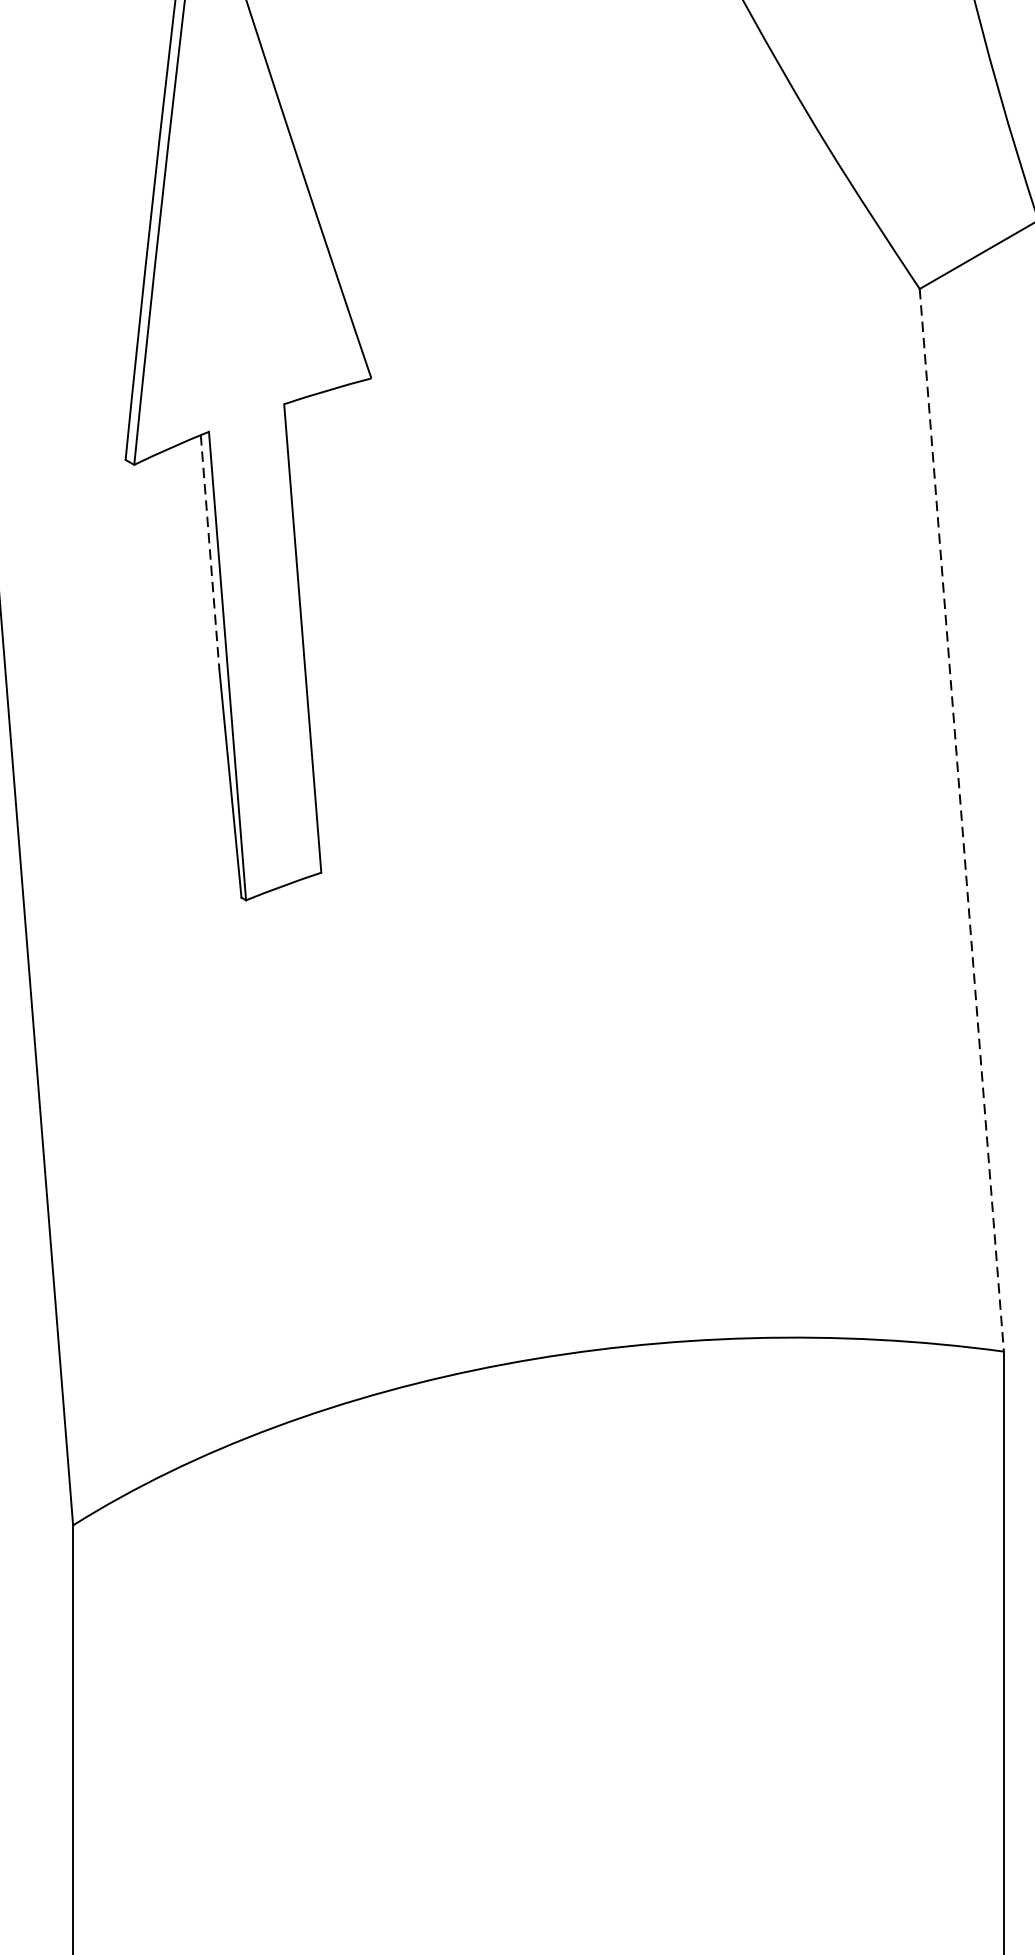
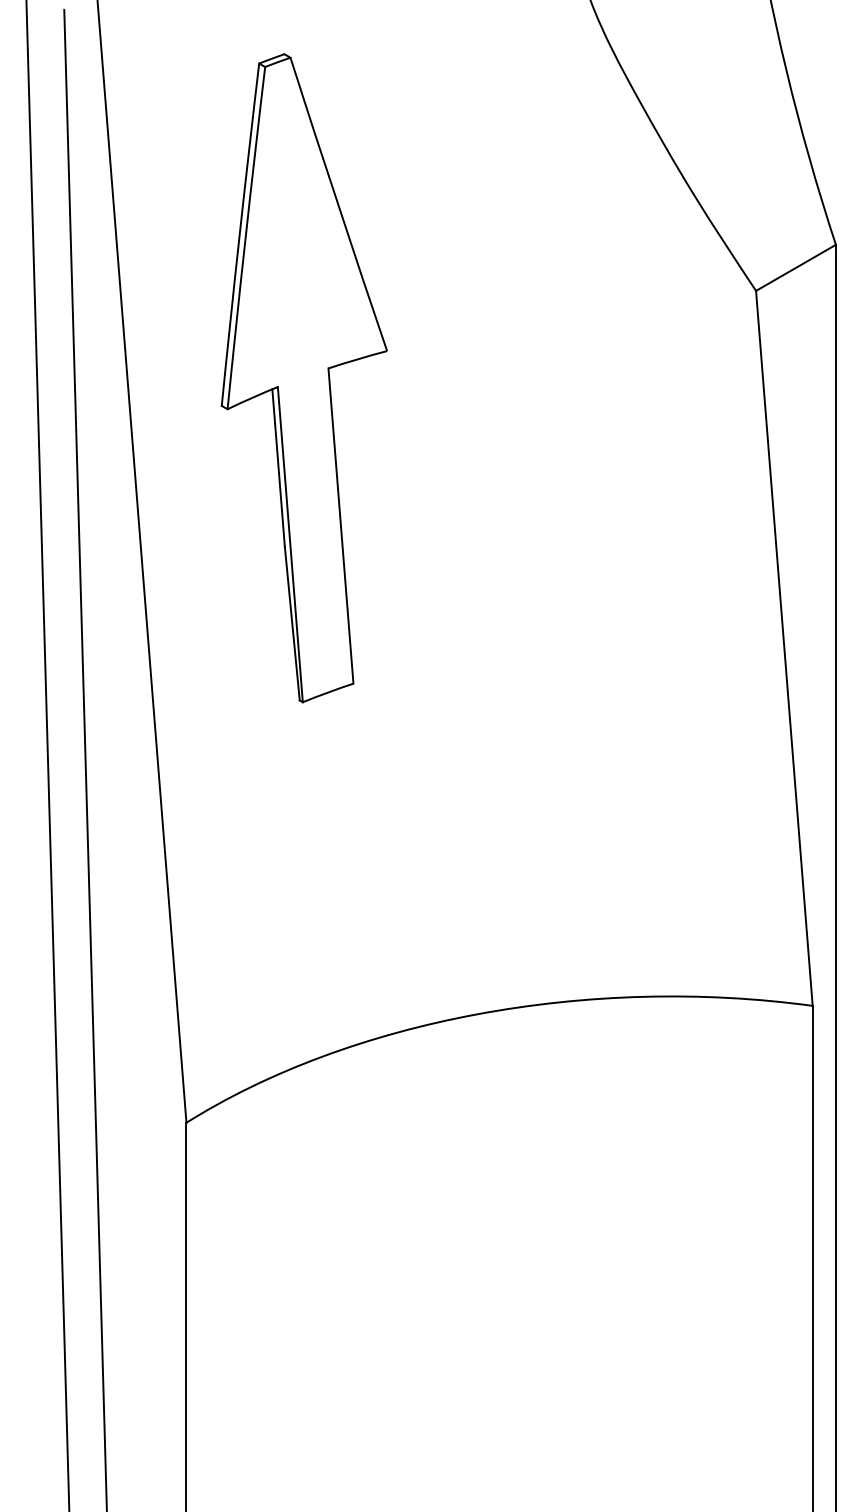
line: (209, 552) -> (278, 468), dashed -> solid
line: (961, 820) -> (784, 648), dashed -> solid

